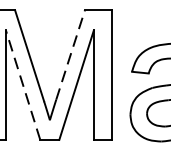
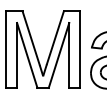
line: (70, 54) -> (55, 37), dashed -> solid
line: (23, 85) -> (27, 55), dashed -> solid

